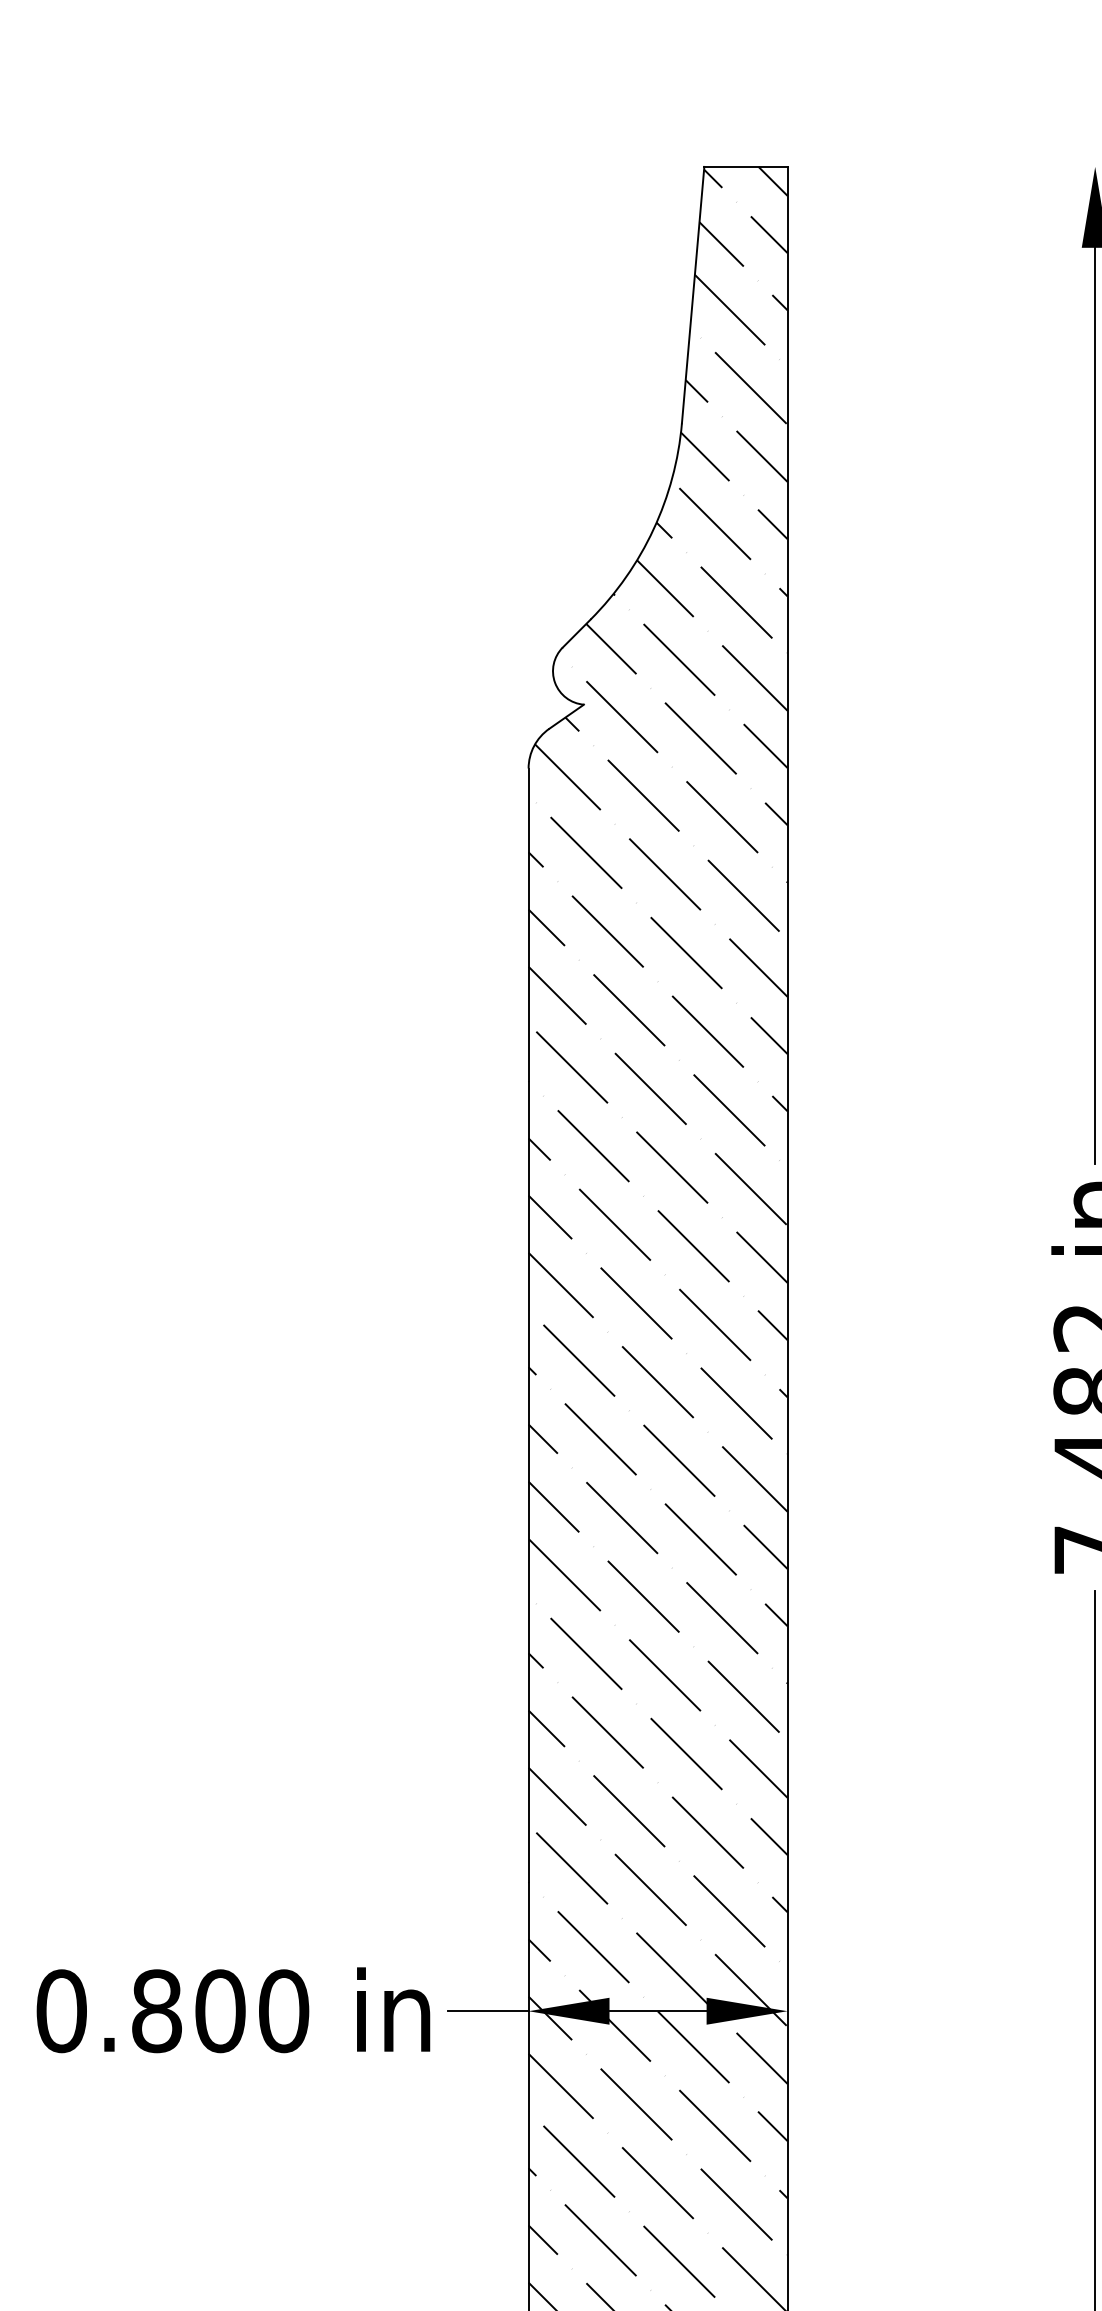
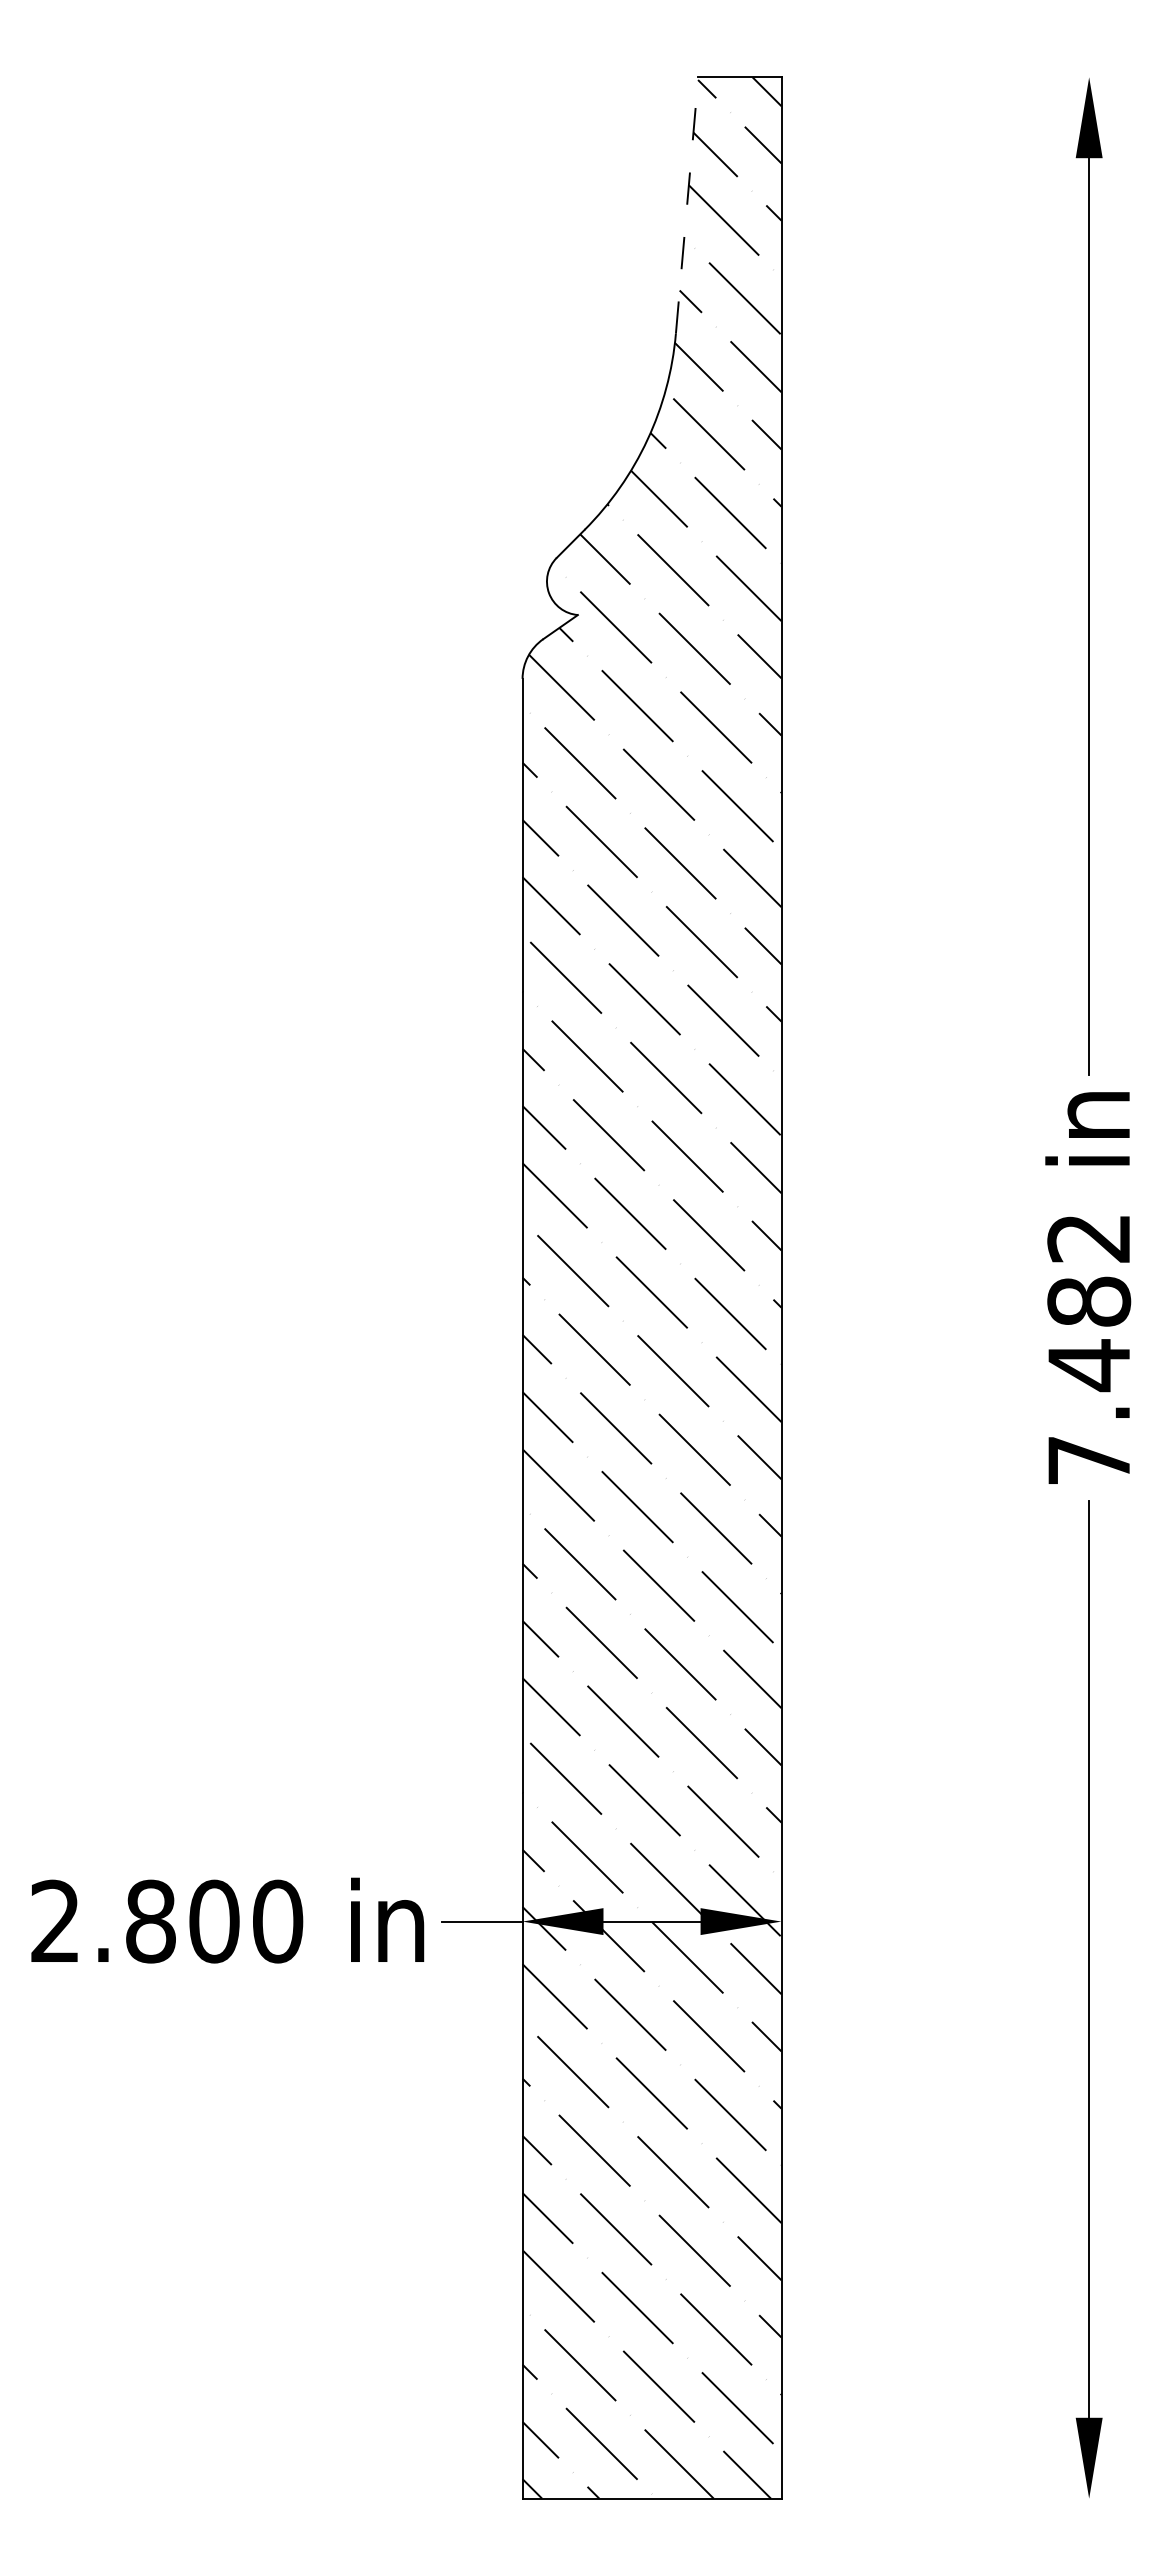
line: (693, 295) -> (687, 205), solid -> dashed
text: (61, 2011) -> (55, 1921), 0.800 -> 2.800

